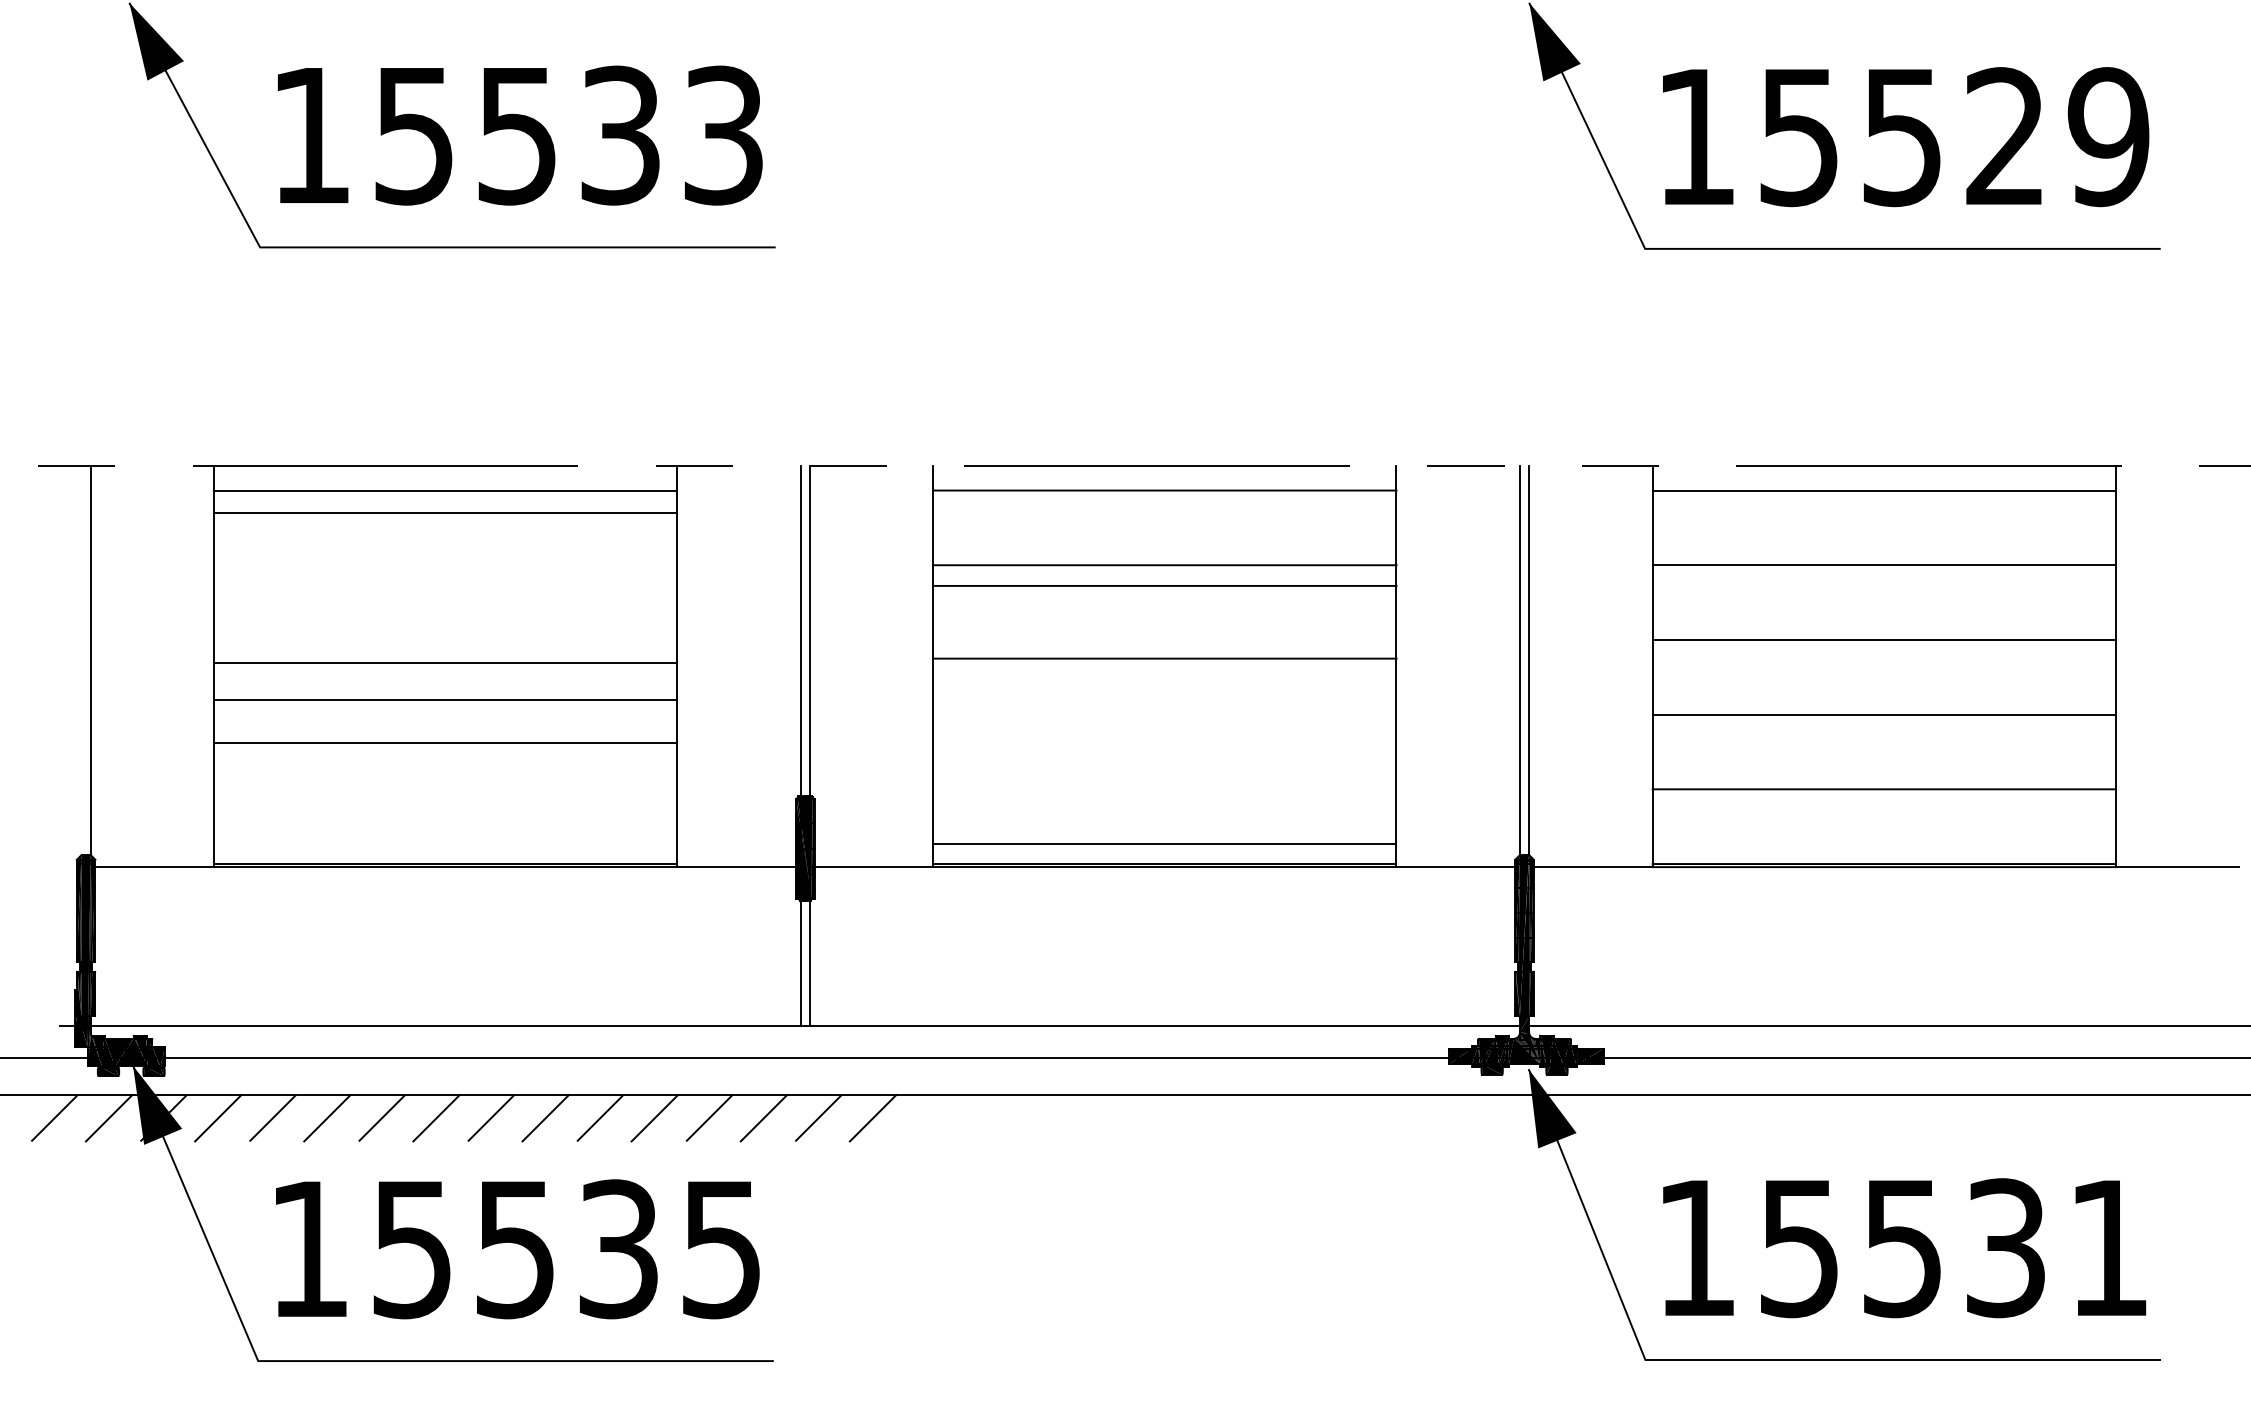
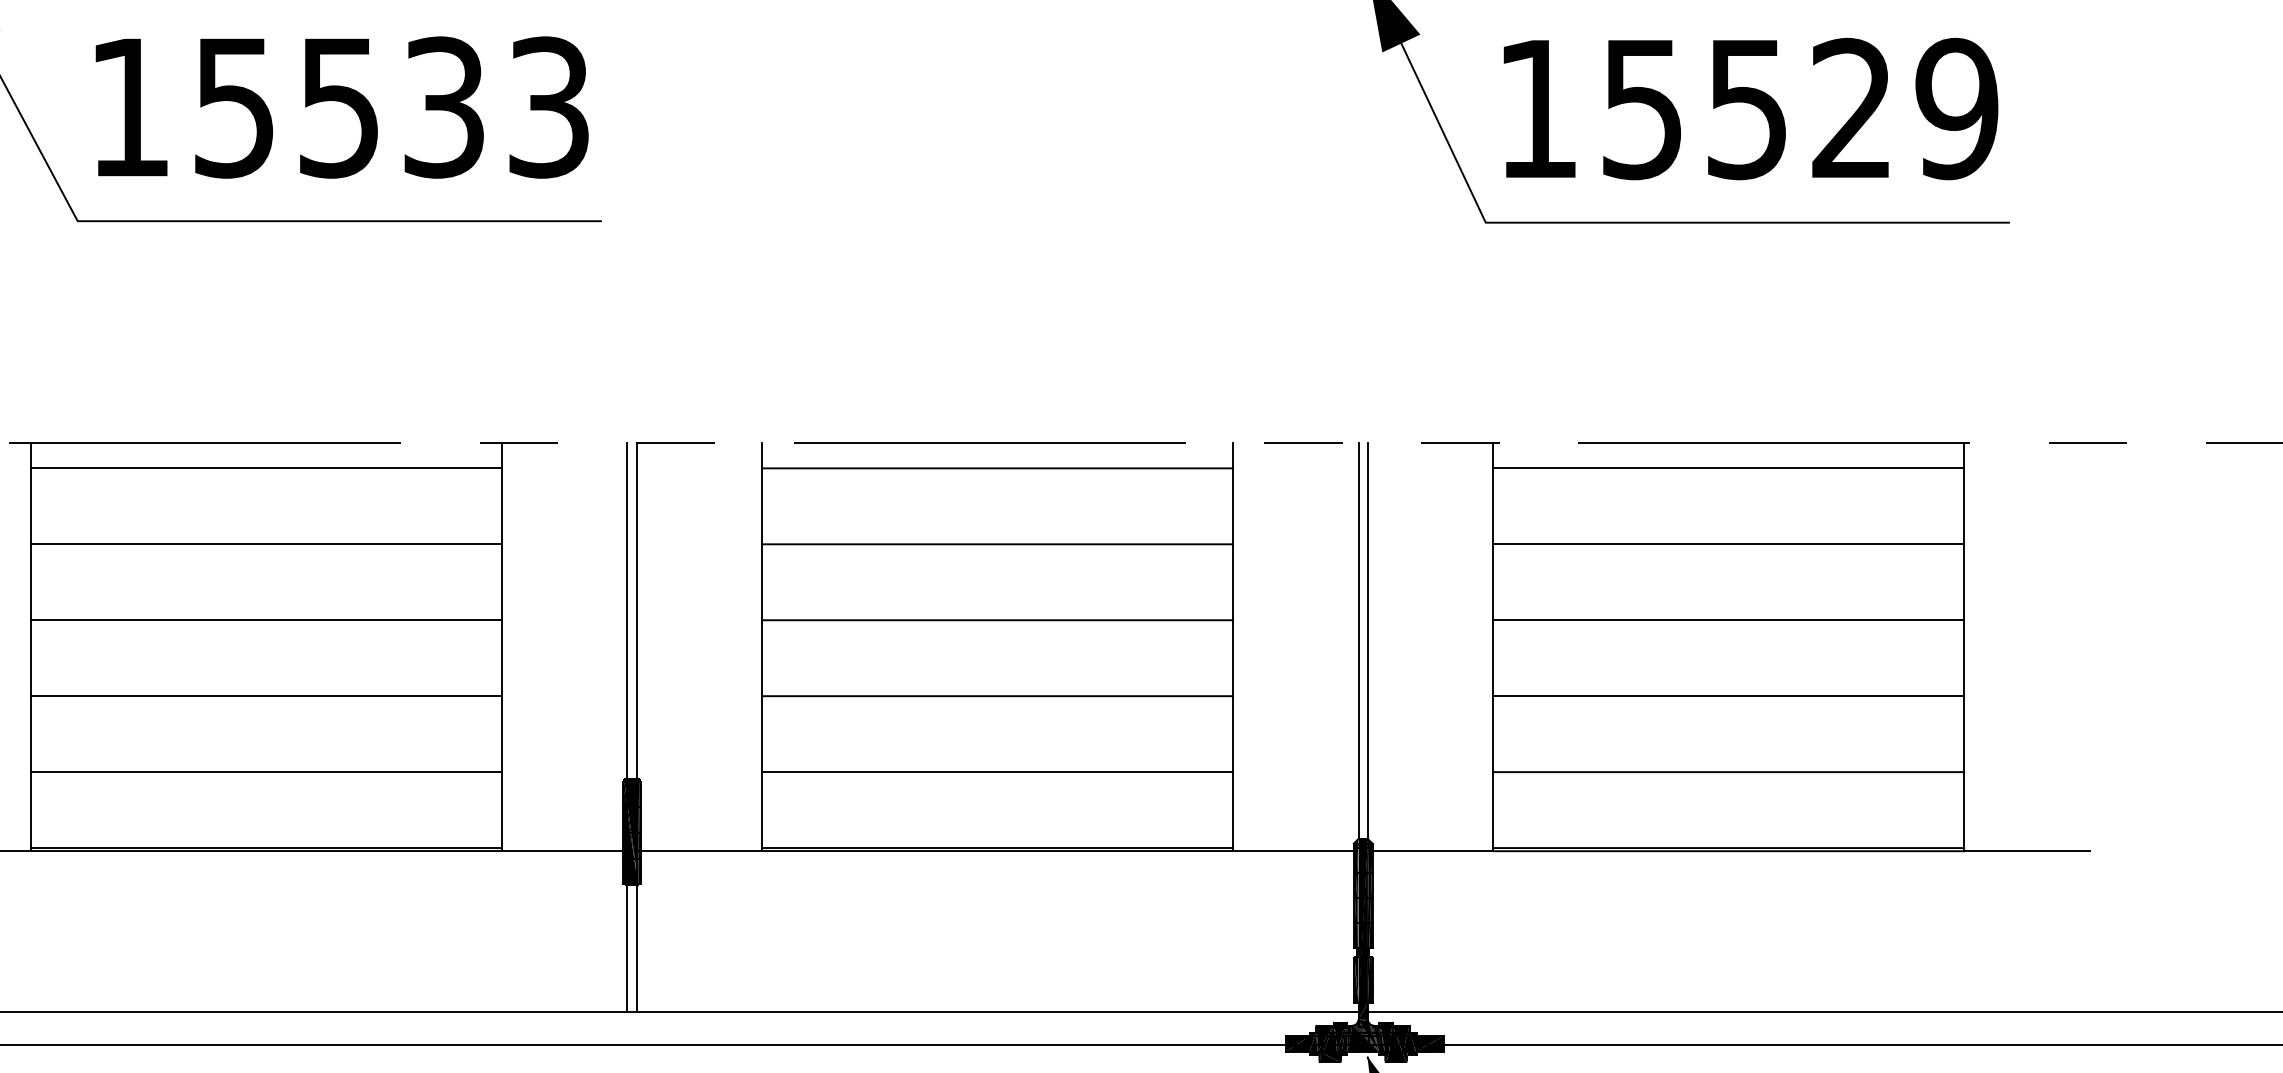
line: (445, 513) -> (266, 544), moved
line: (1164, 585) -> (997, 619), moved
line: (1164, 658) -> (997, 696), moved
line: (445, 662) -> (266, 696), moved
line: (445, 699) -> (266, 619), moved
line: (445, 743) -> (266, 772), moved
line: (1164, 844) -> (997, 772), moved

